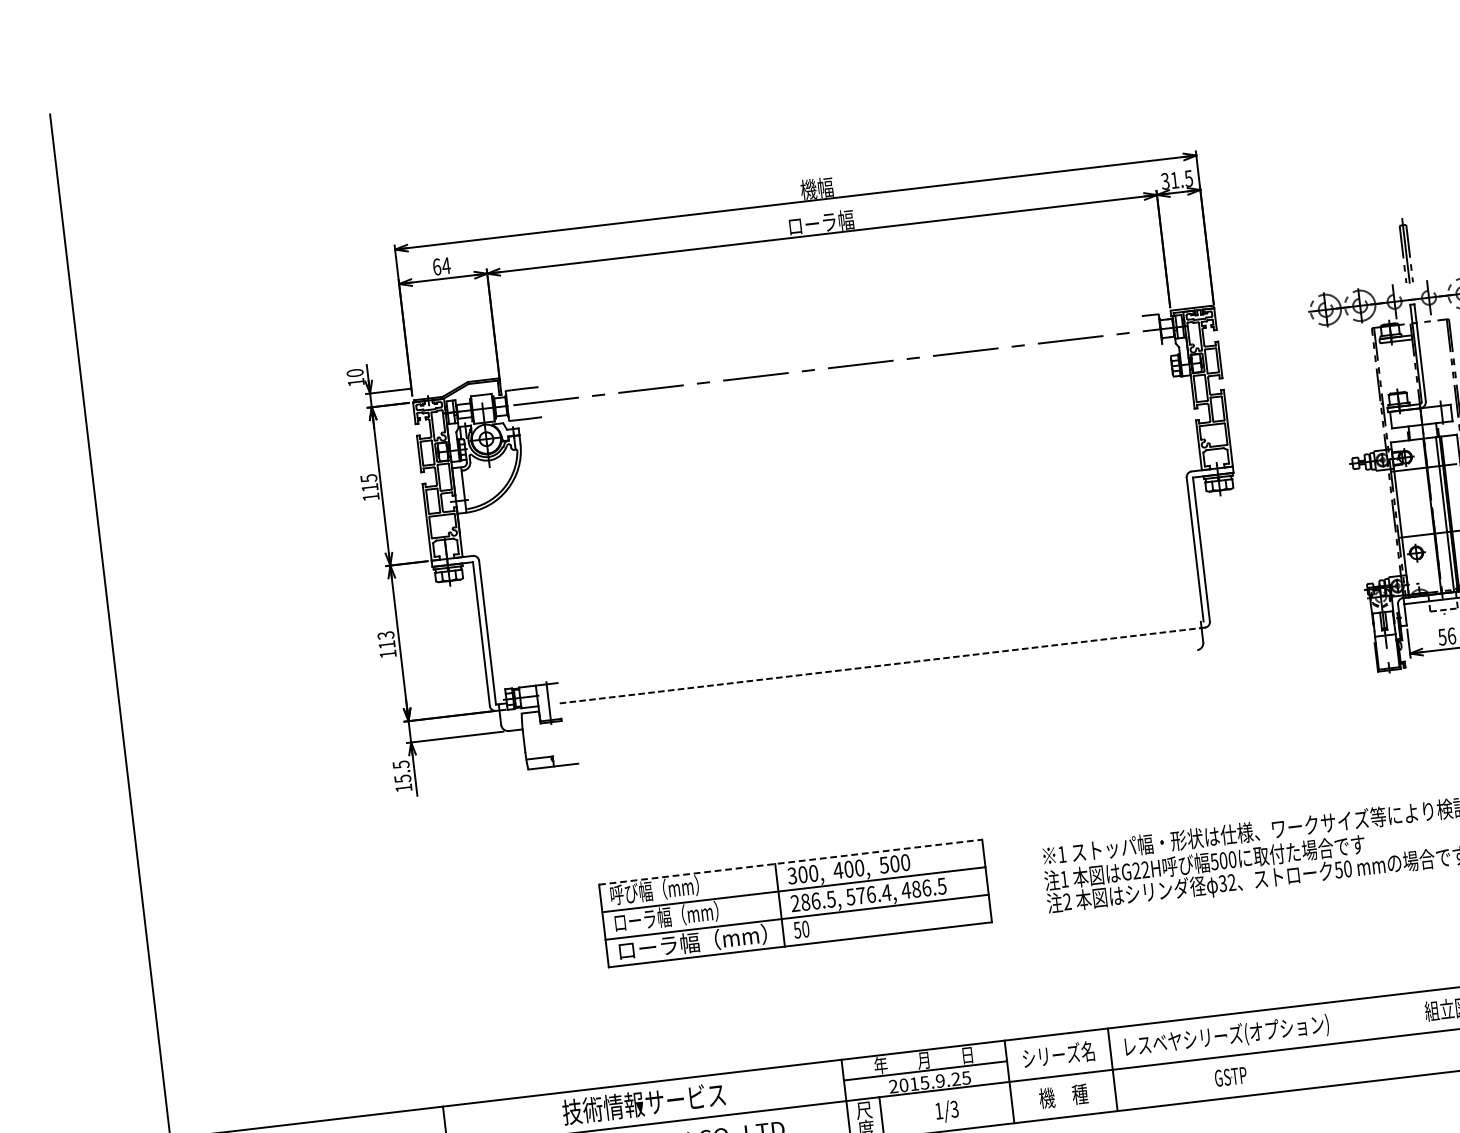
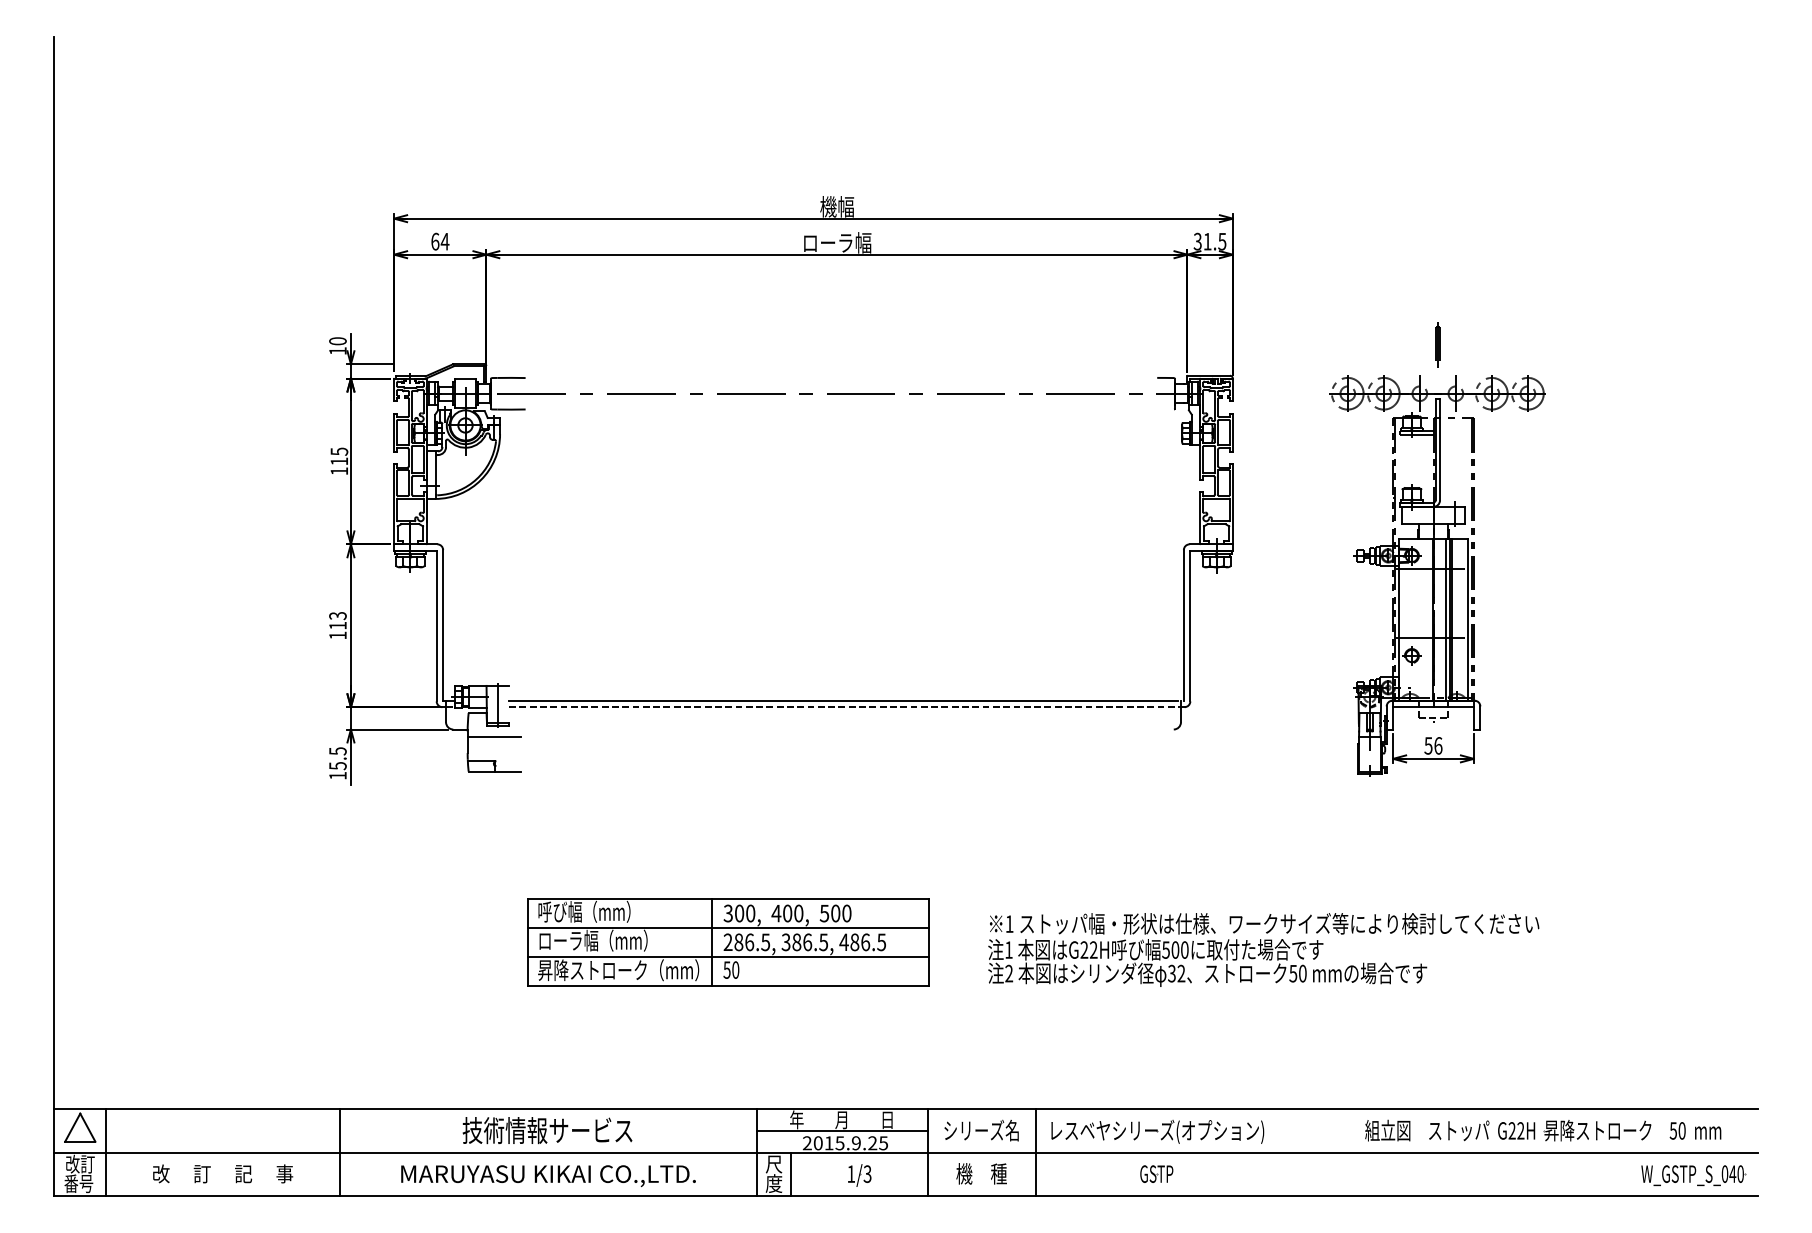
part: (1405, 252) -> (1437, 344), size x0.62
line: (878, 659) -> (843, 700), added
line: (548, 734) -> (493, 737), added
line: (790, 862) -> (728, 899), dashed -> solid
text: (869, 894) -> (805, 942), 576.4, -> 386.5,
text: (693, 942) -> (618, 970), ローラ幅（mm） -> 昇降ストローク（mm）

